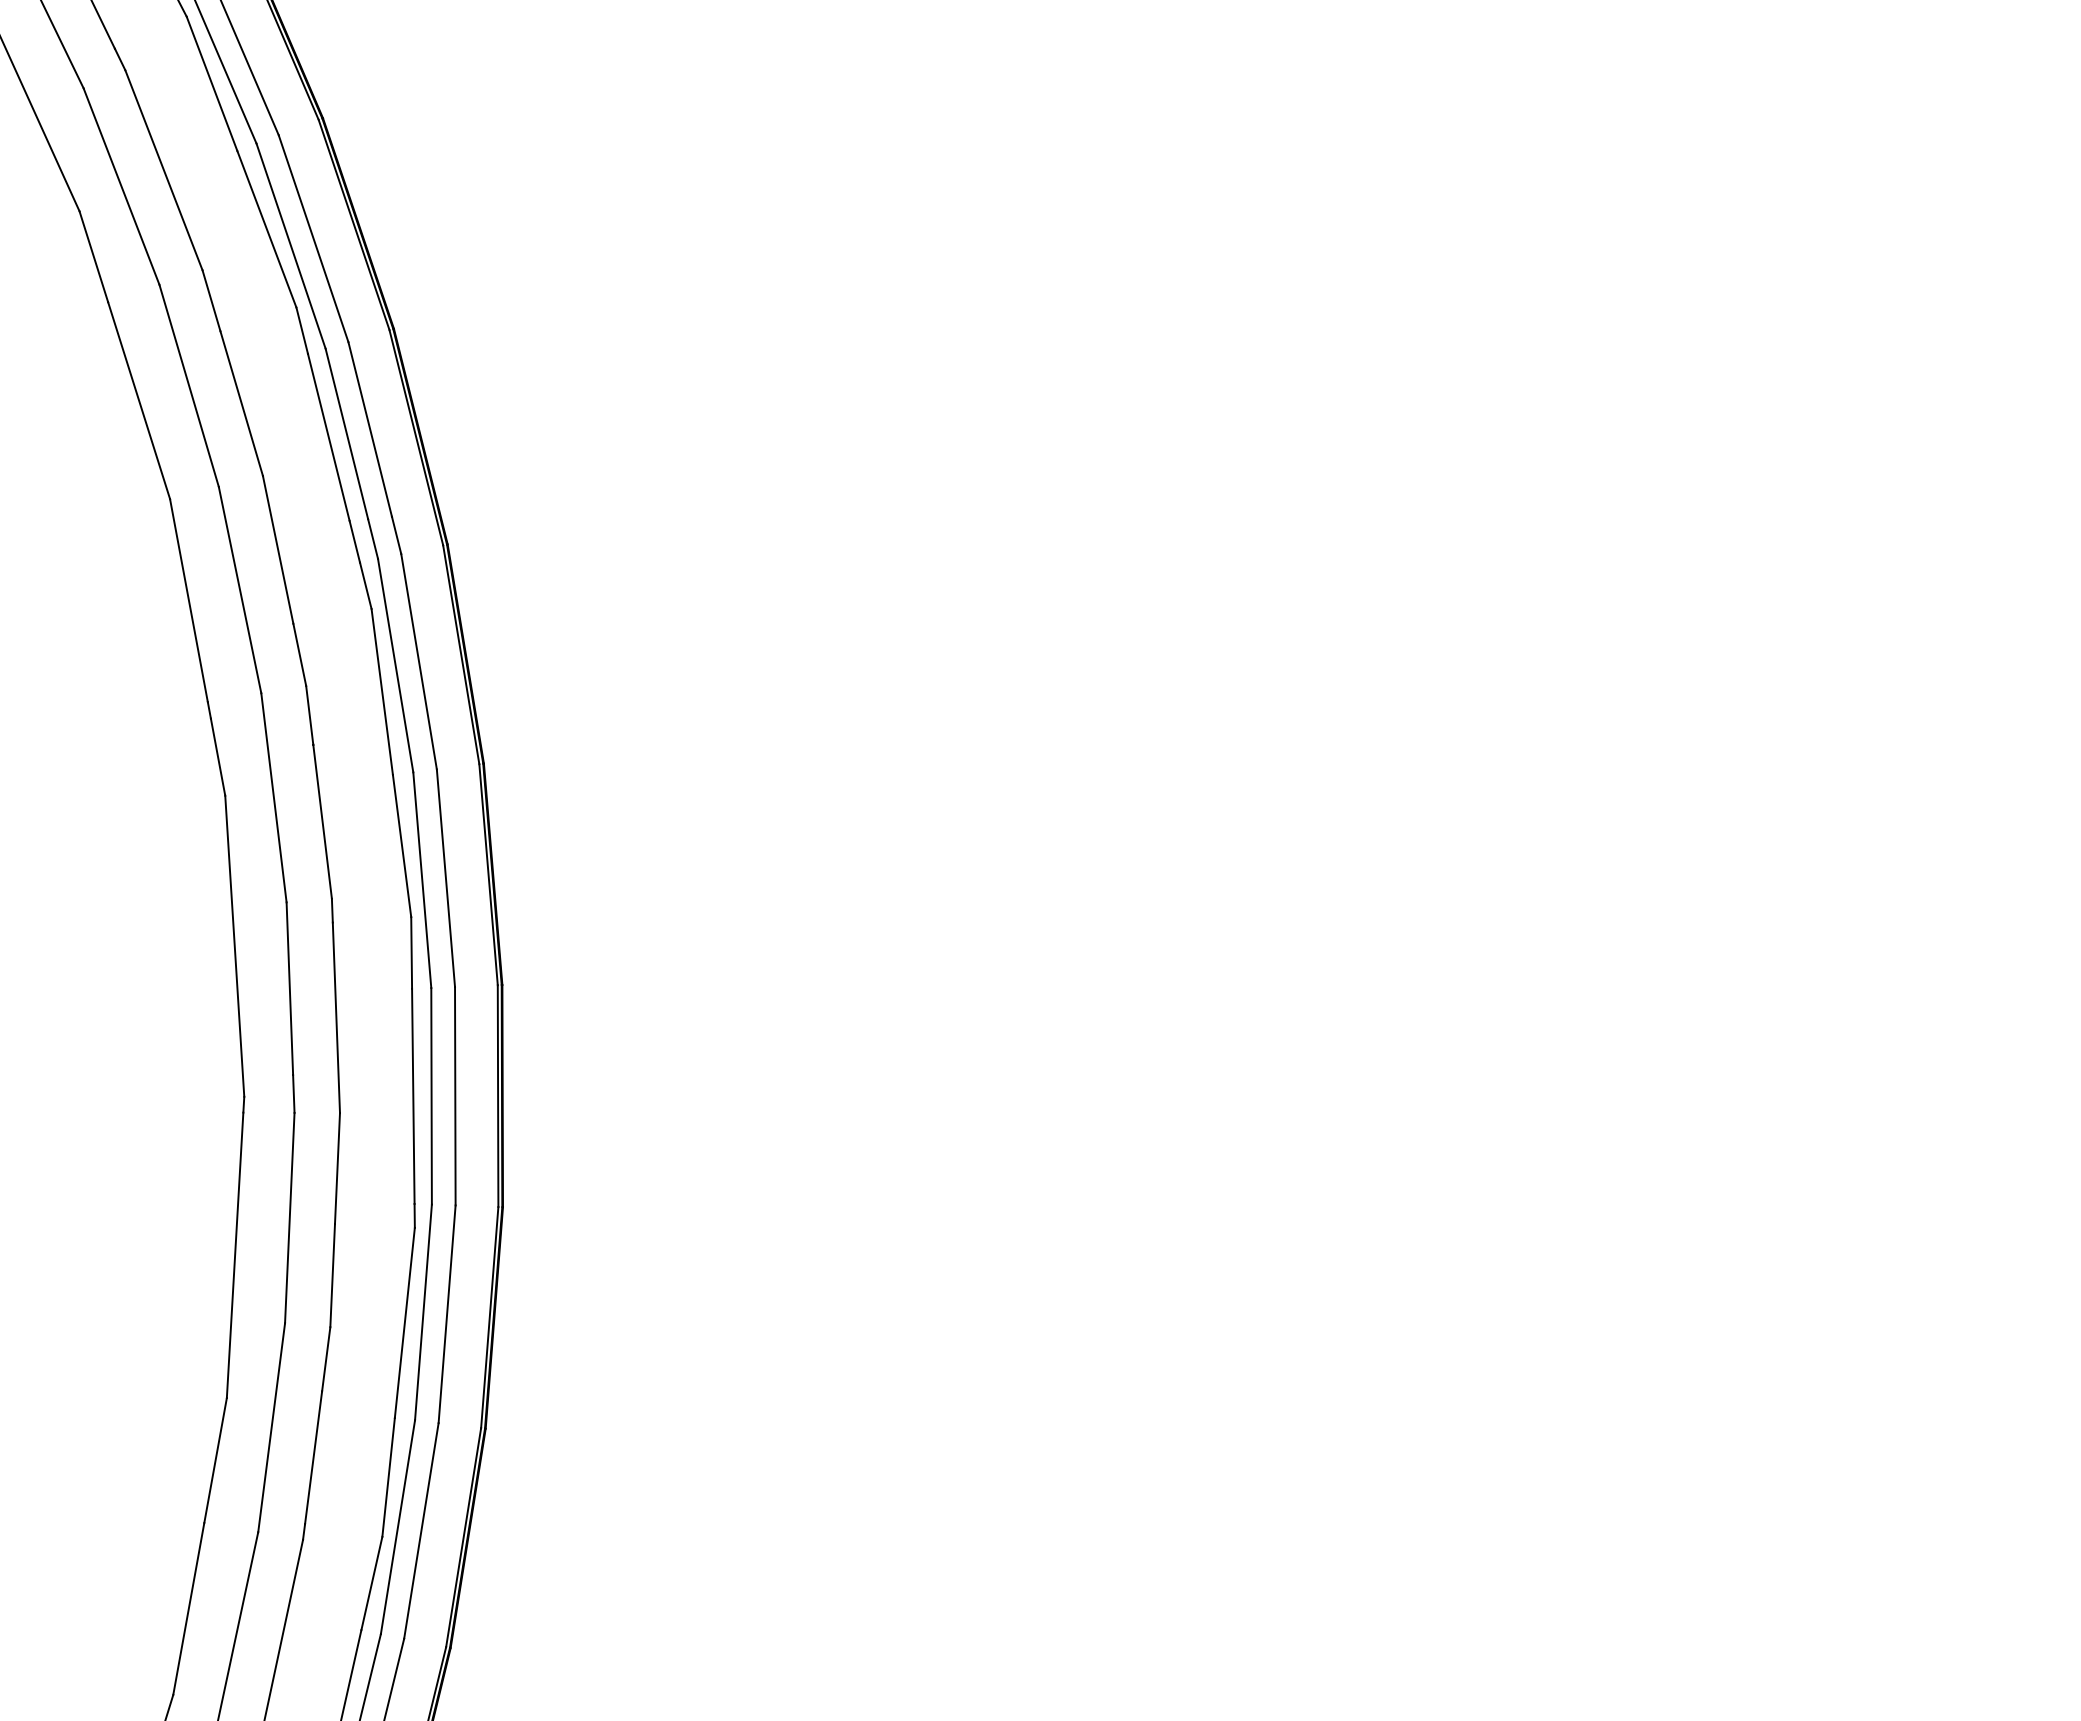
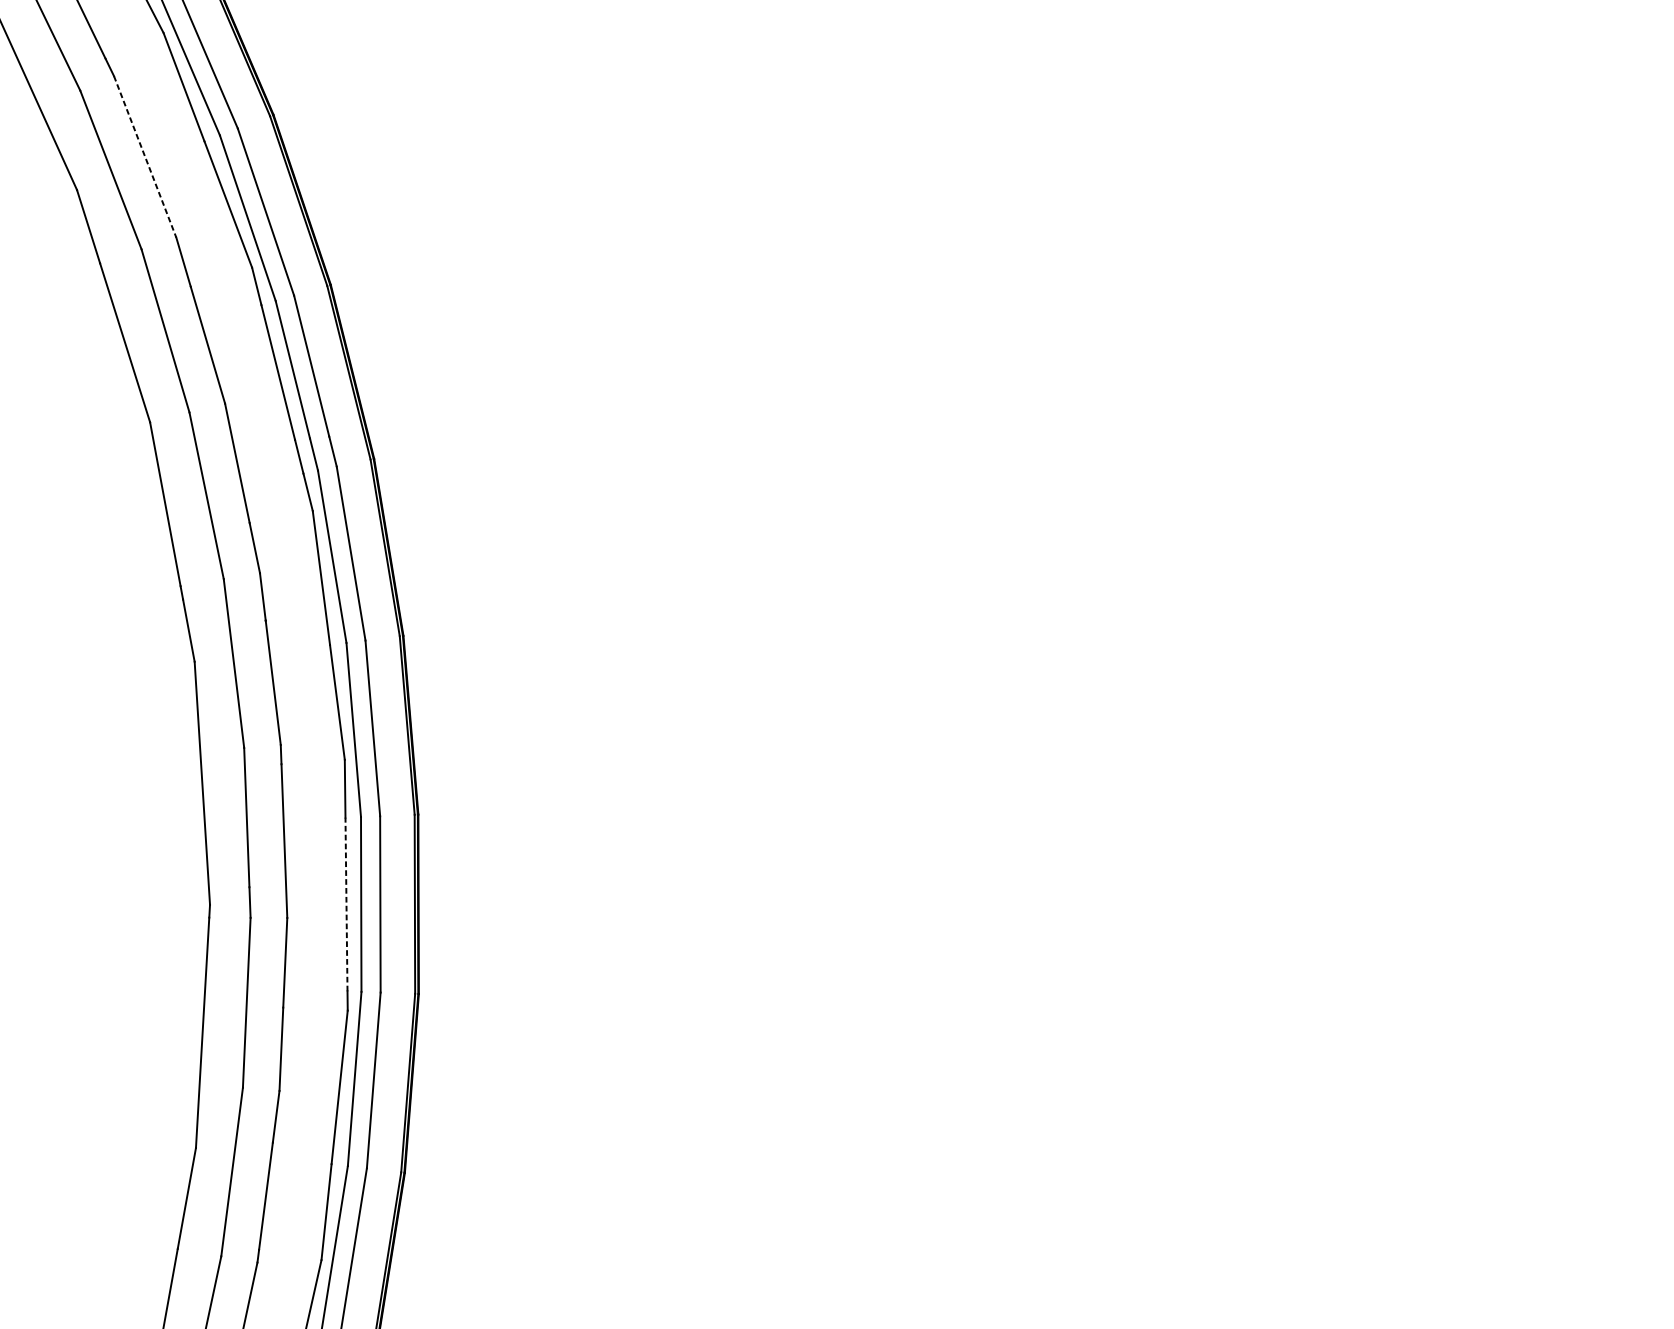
line: (164, 170) -> (145, 157), solid -> dashed
line: (413, 1096) -> (346, 904), solid -> dashed

